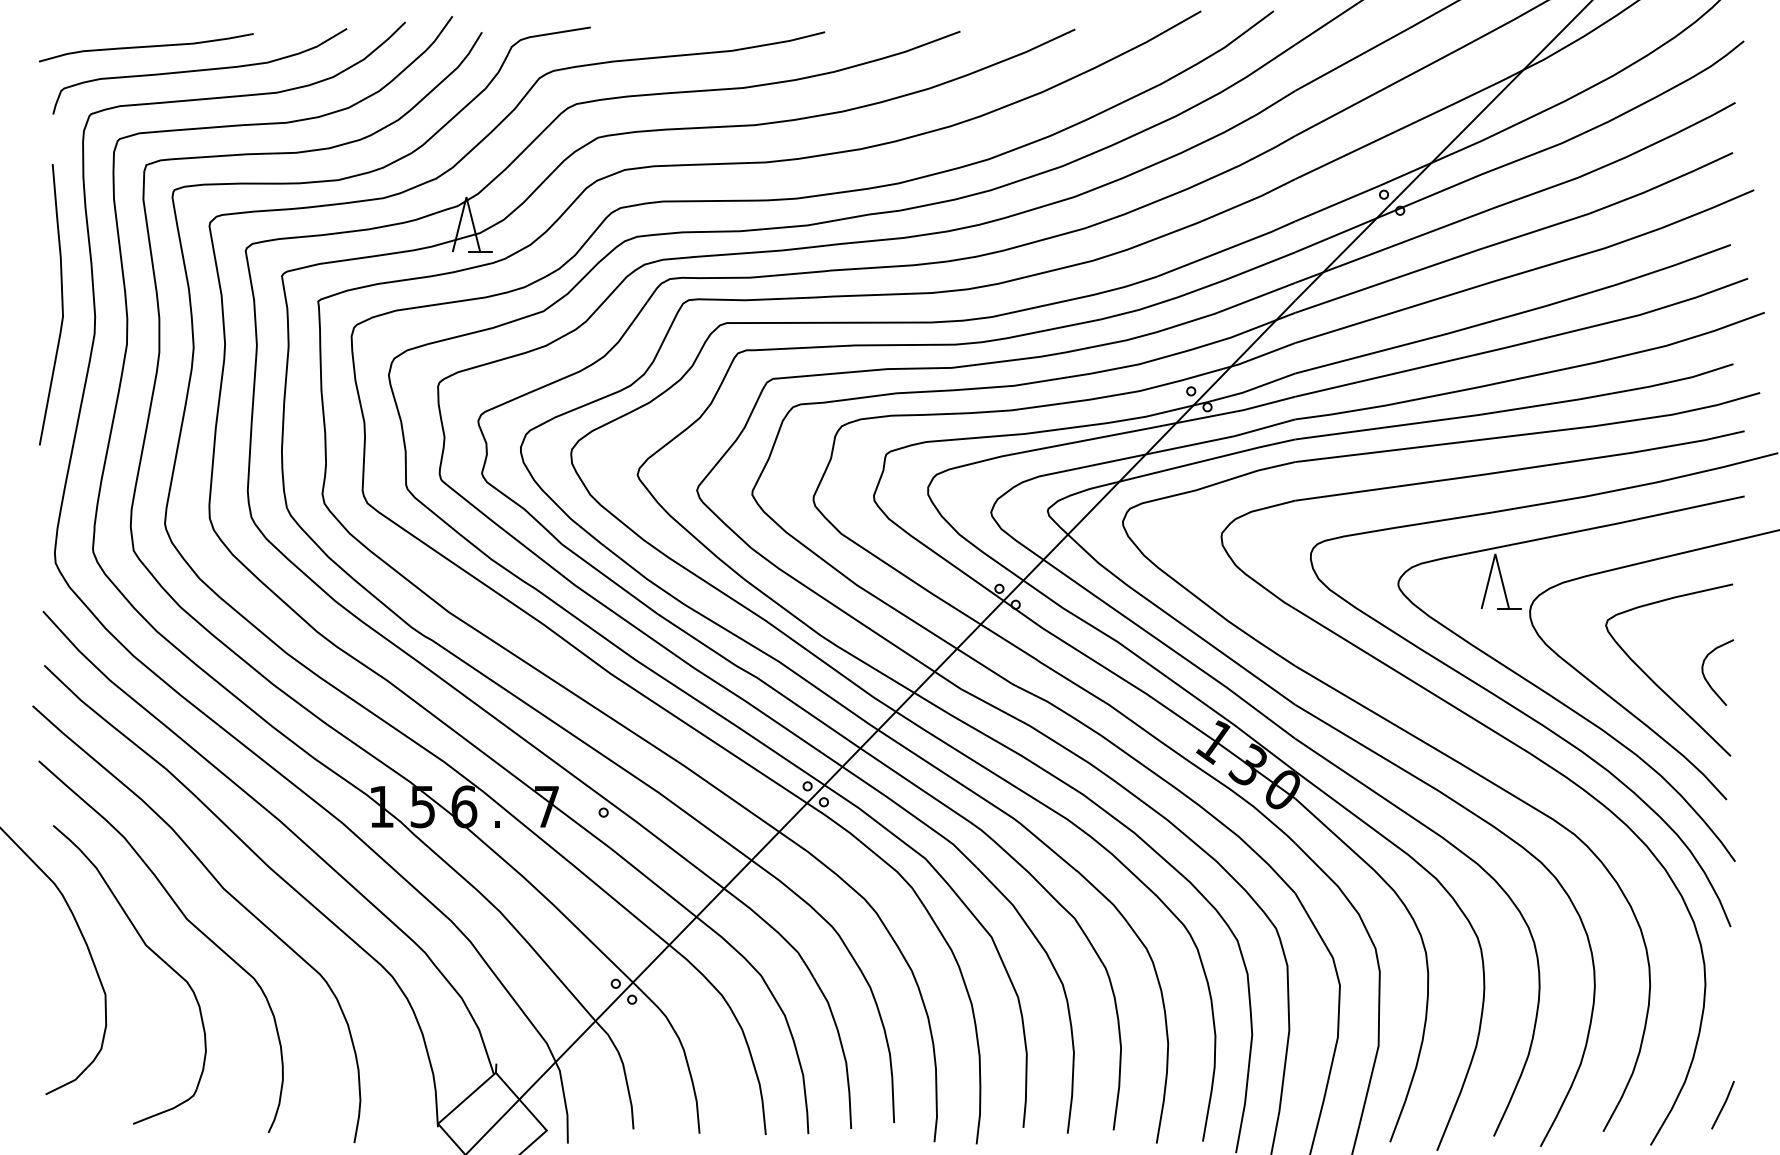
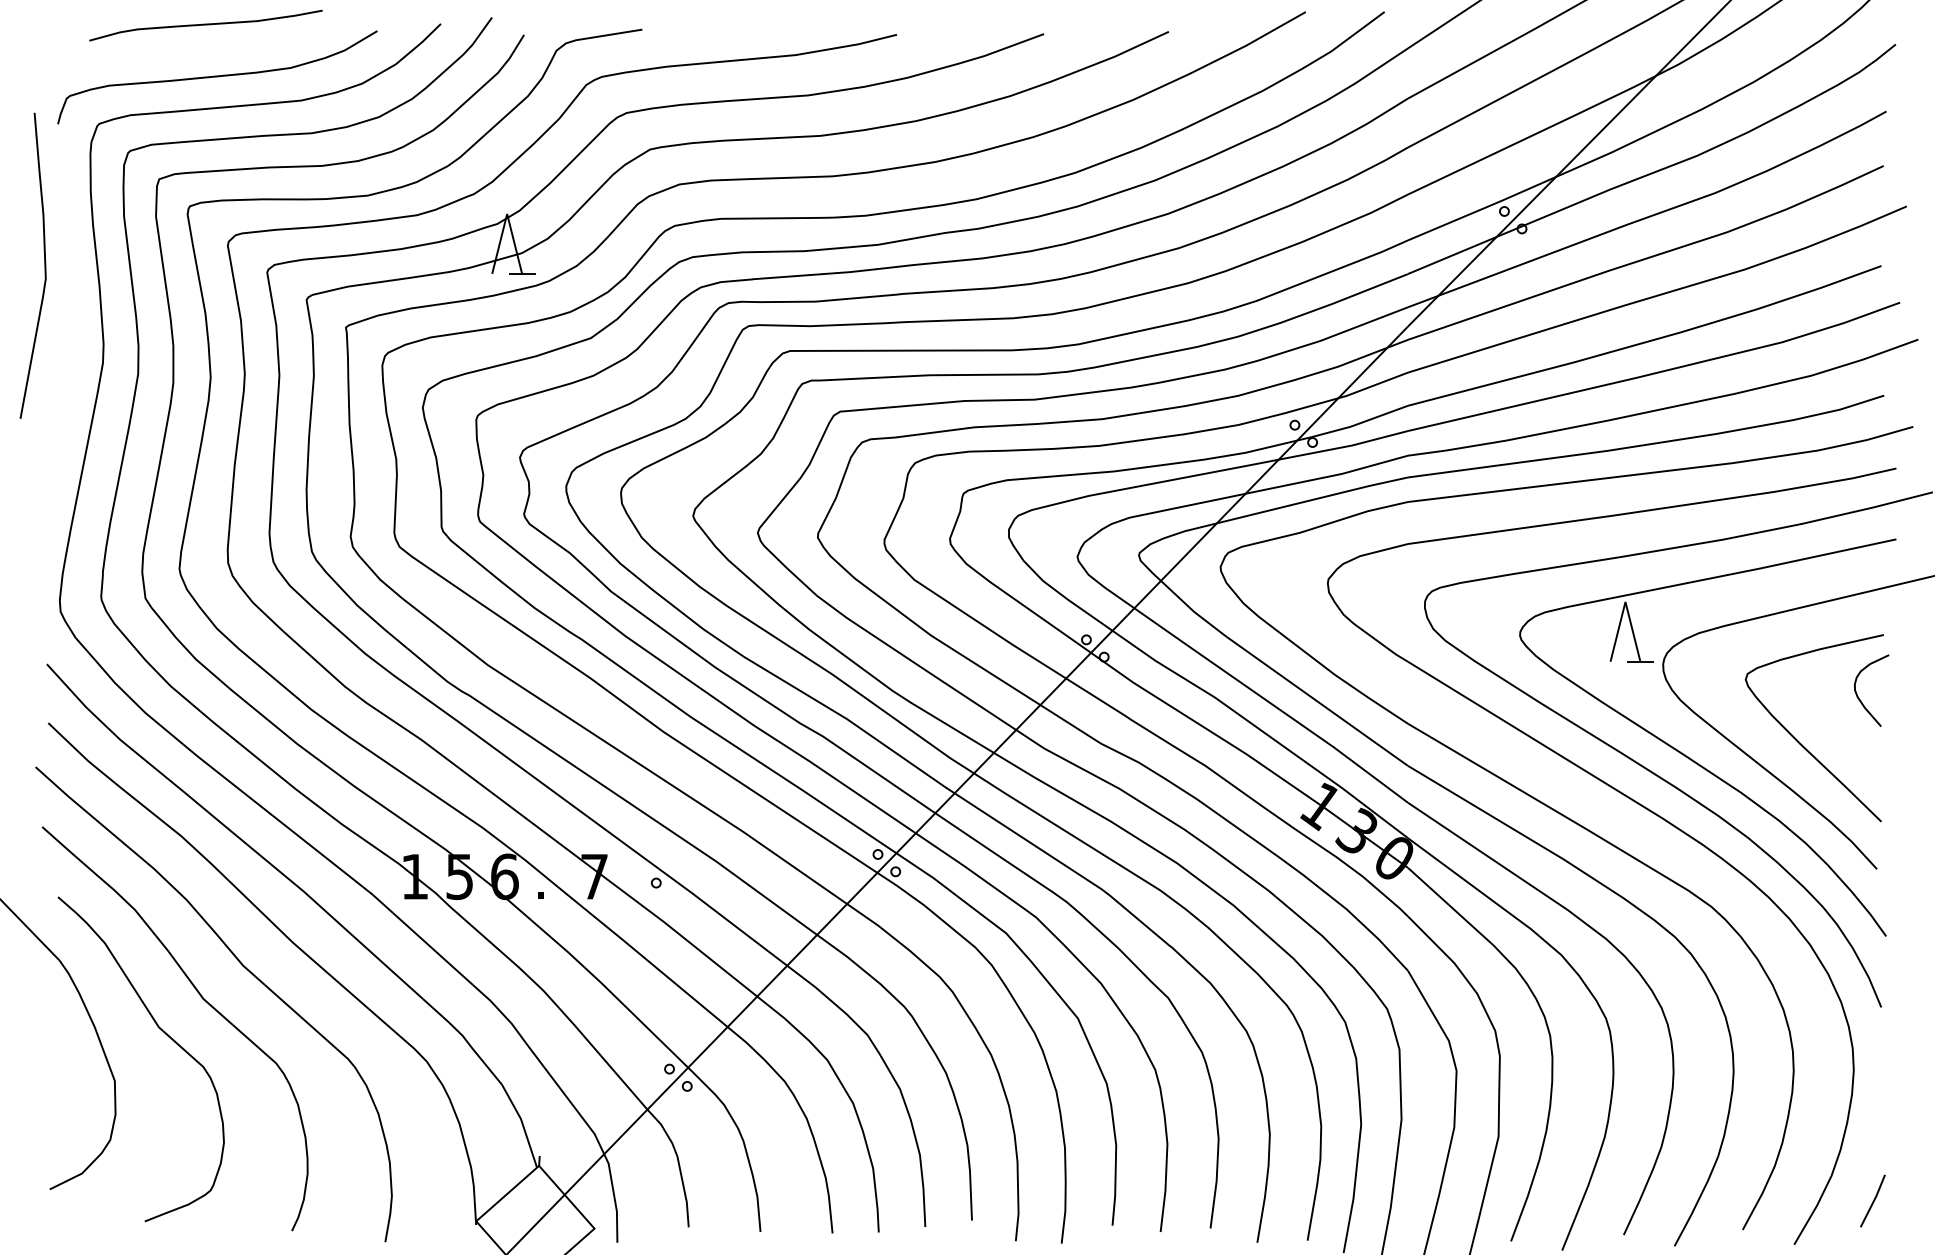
curve: (146, 47) -> (206, 25), moved
curve: (61, 304) -> (44, 265), moved
curve: (1706, 678) -> (1859, 697), moved

